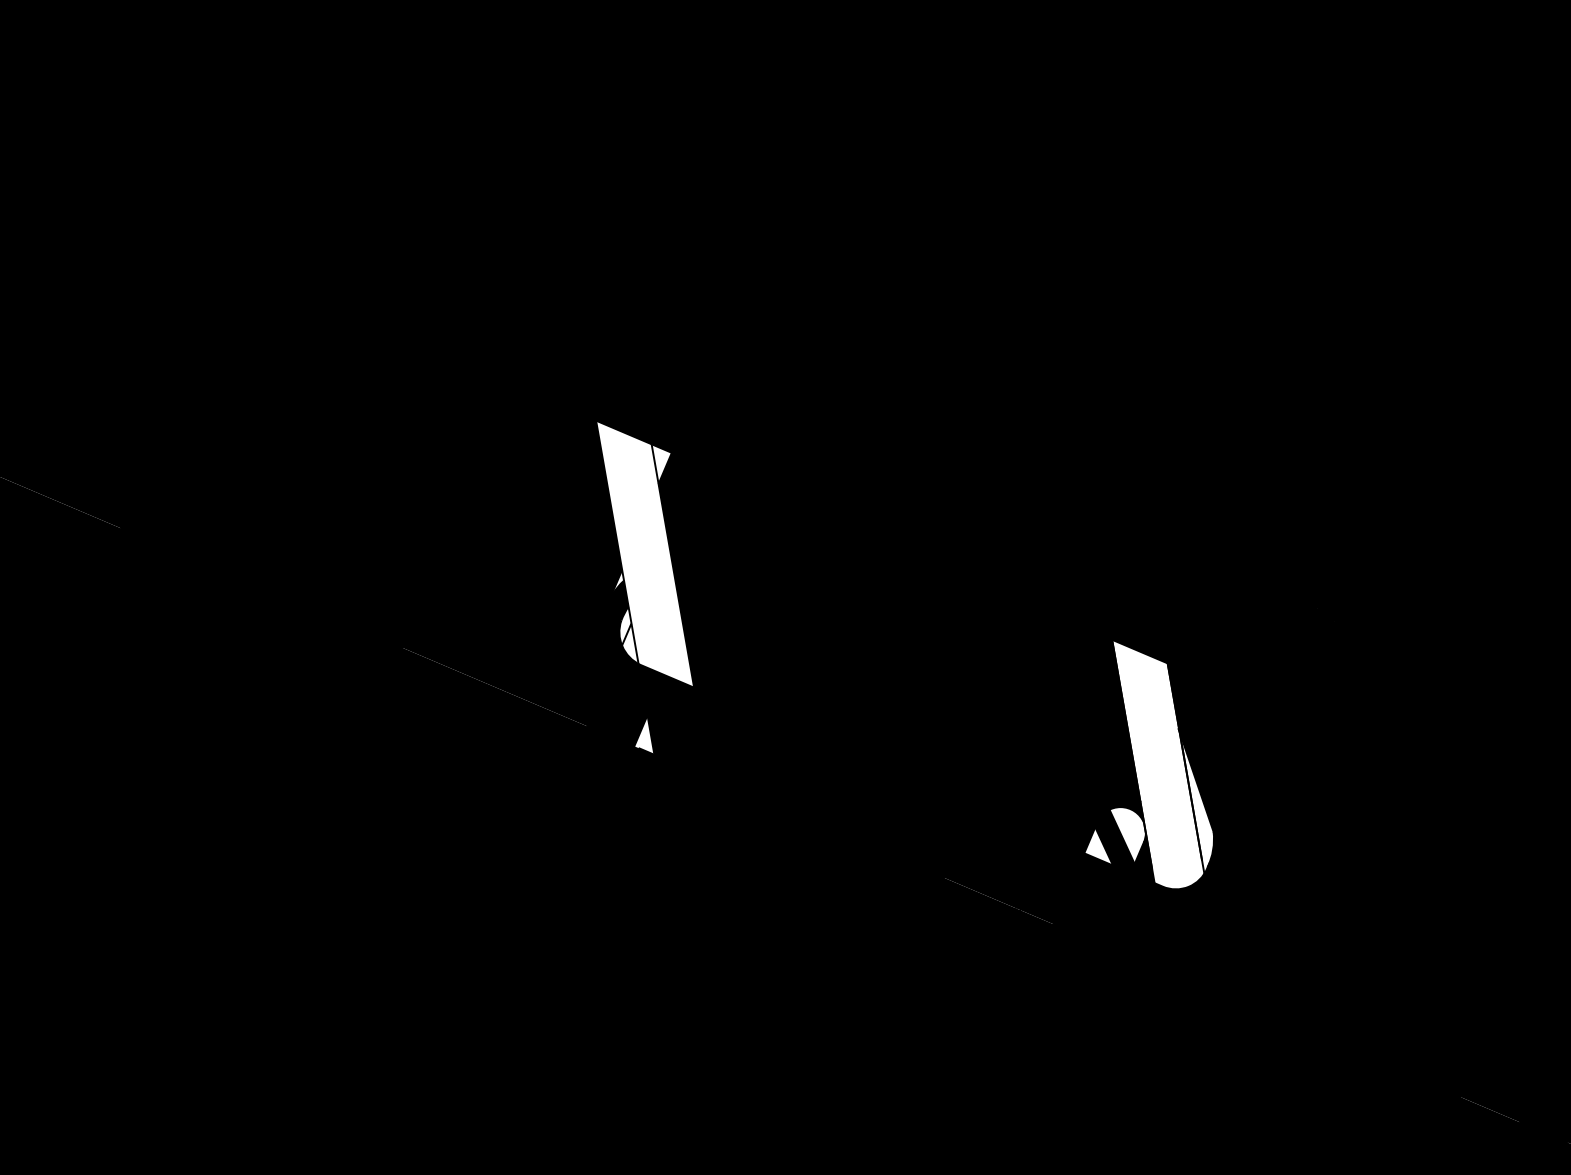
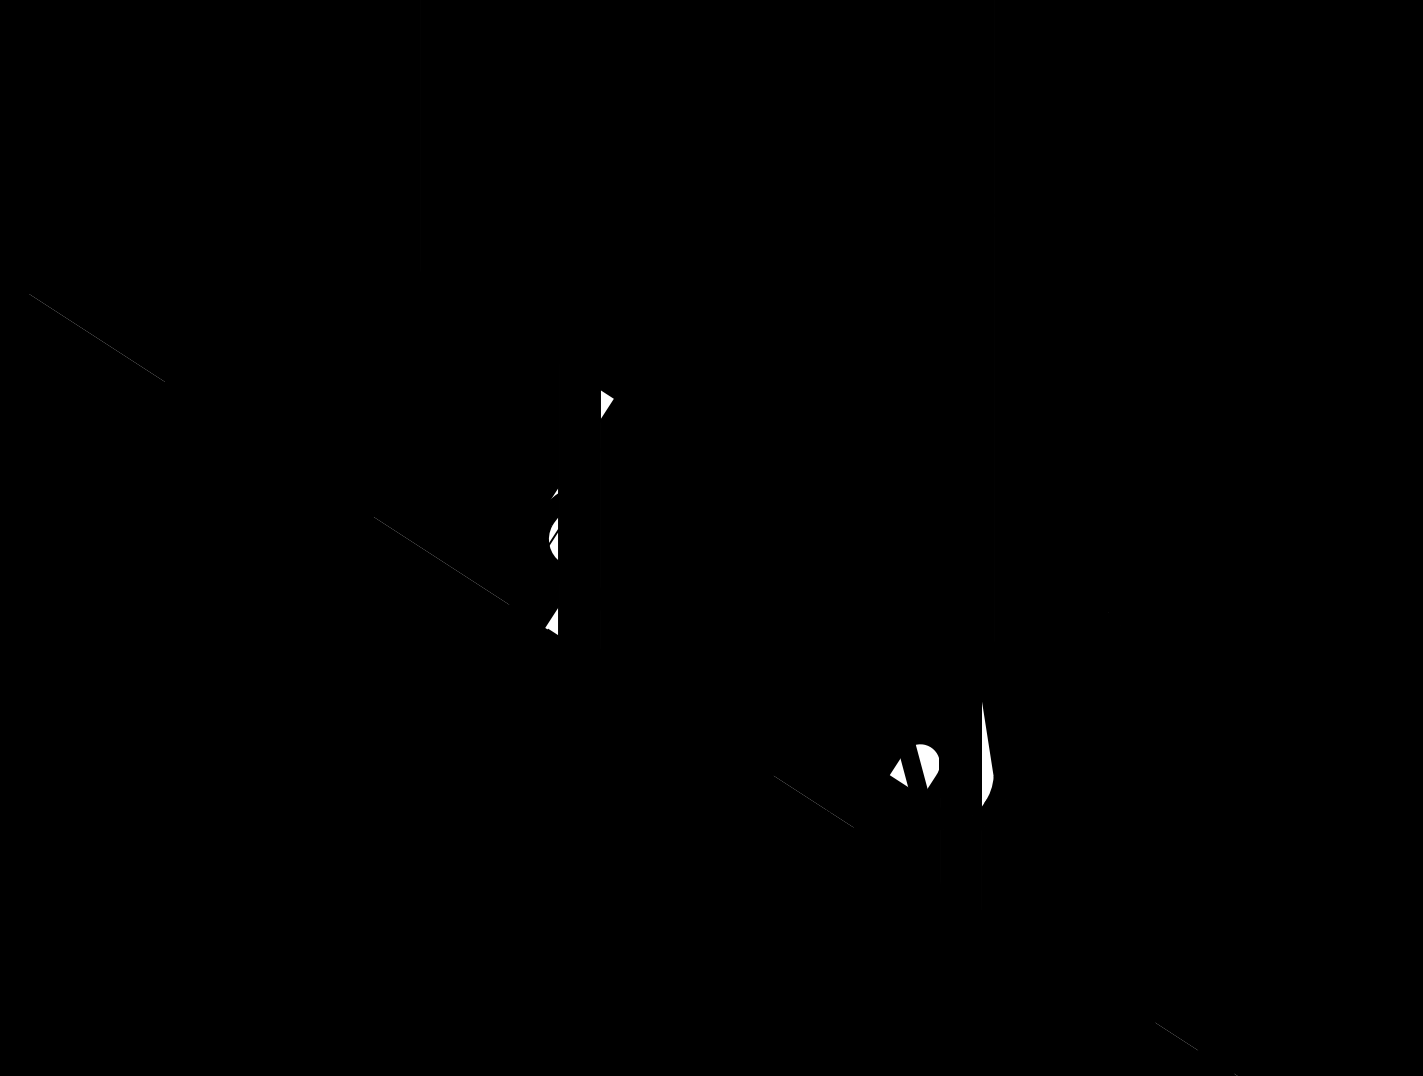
fill: (644, 554) -> (579, 475), added
fill: (1168, 759) -> (968, 712), added

